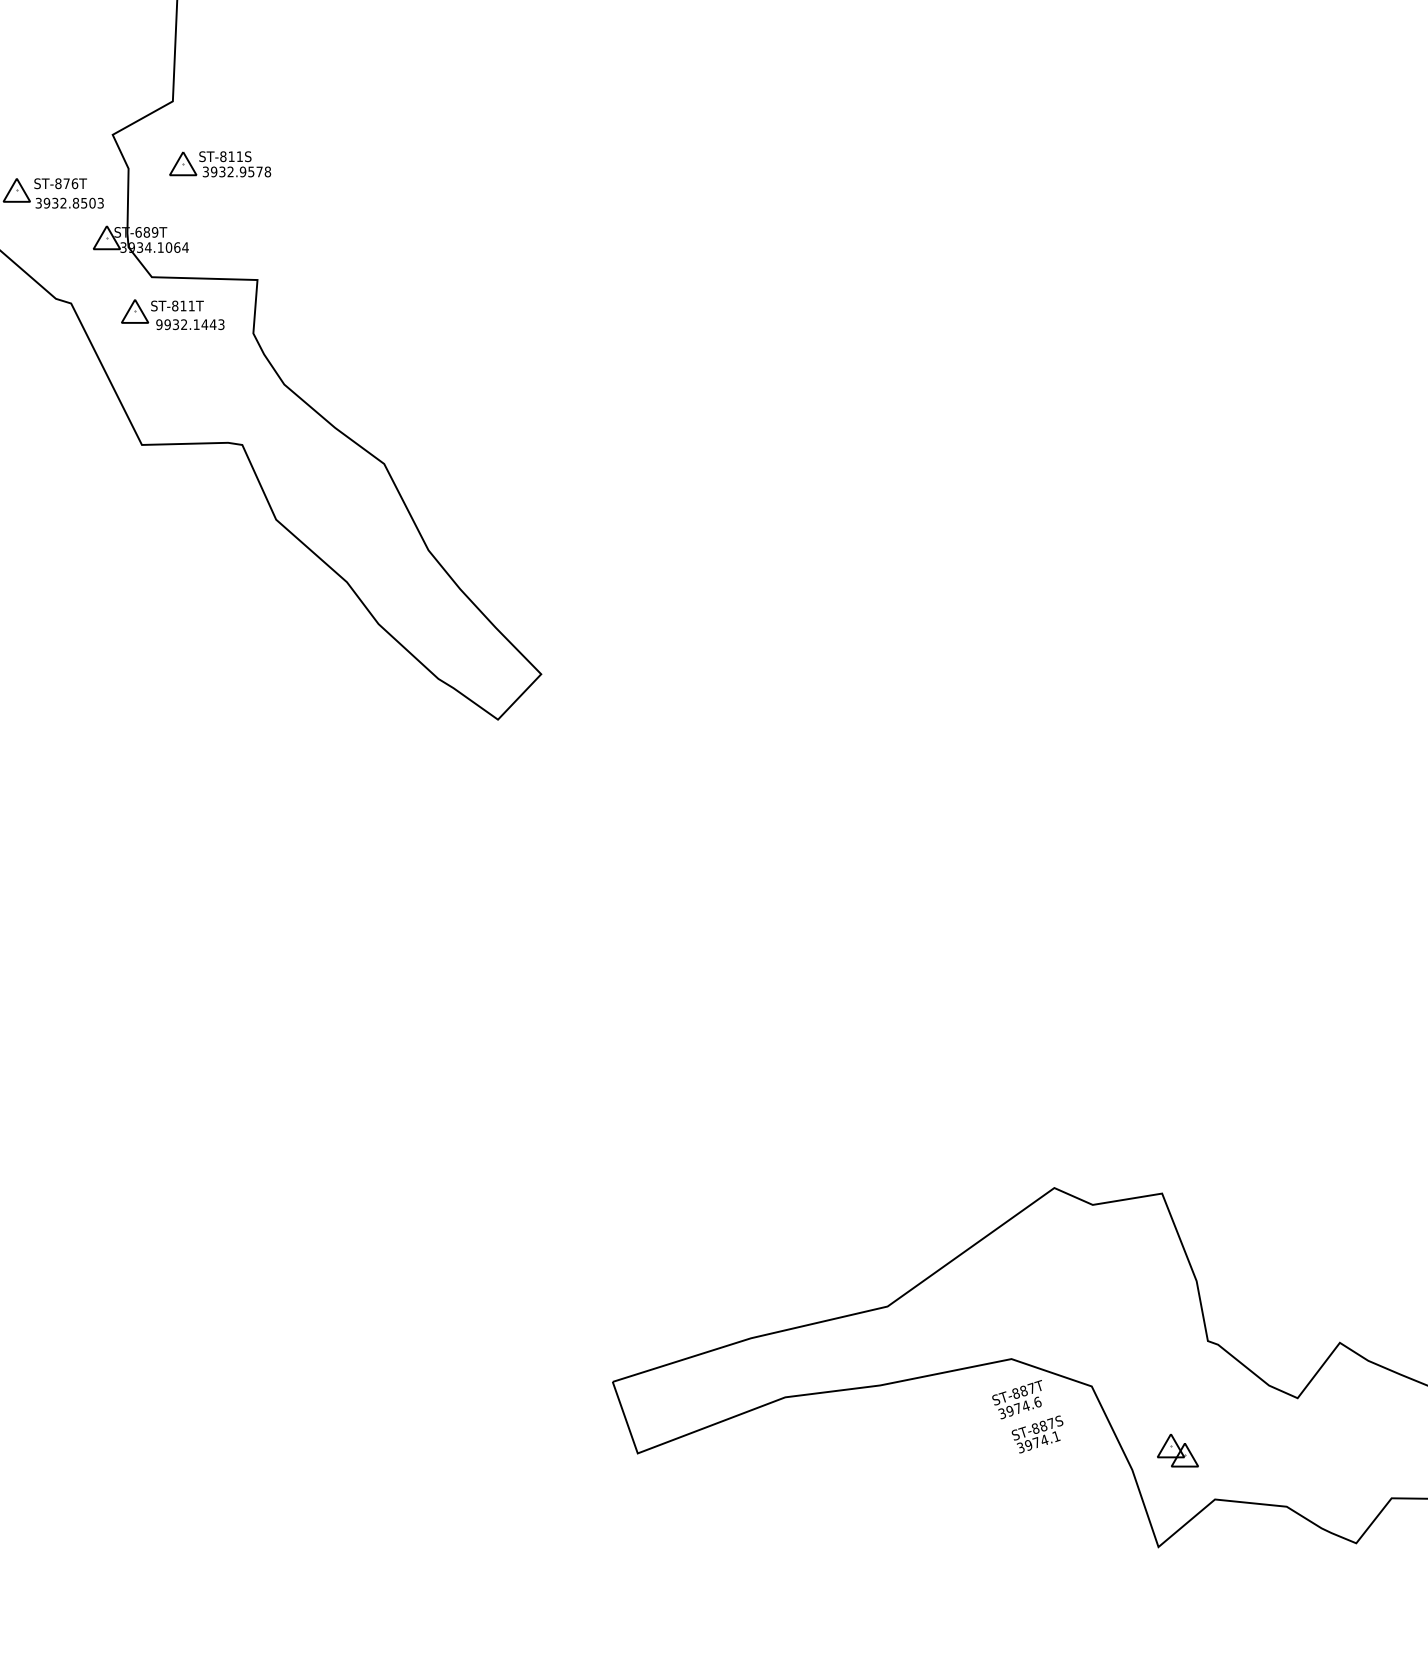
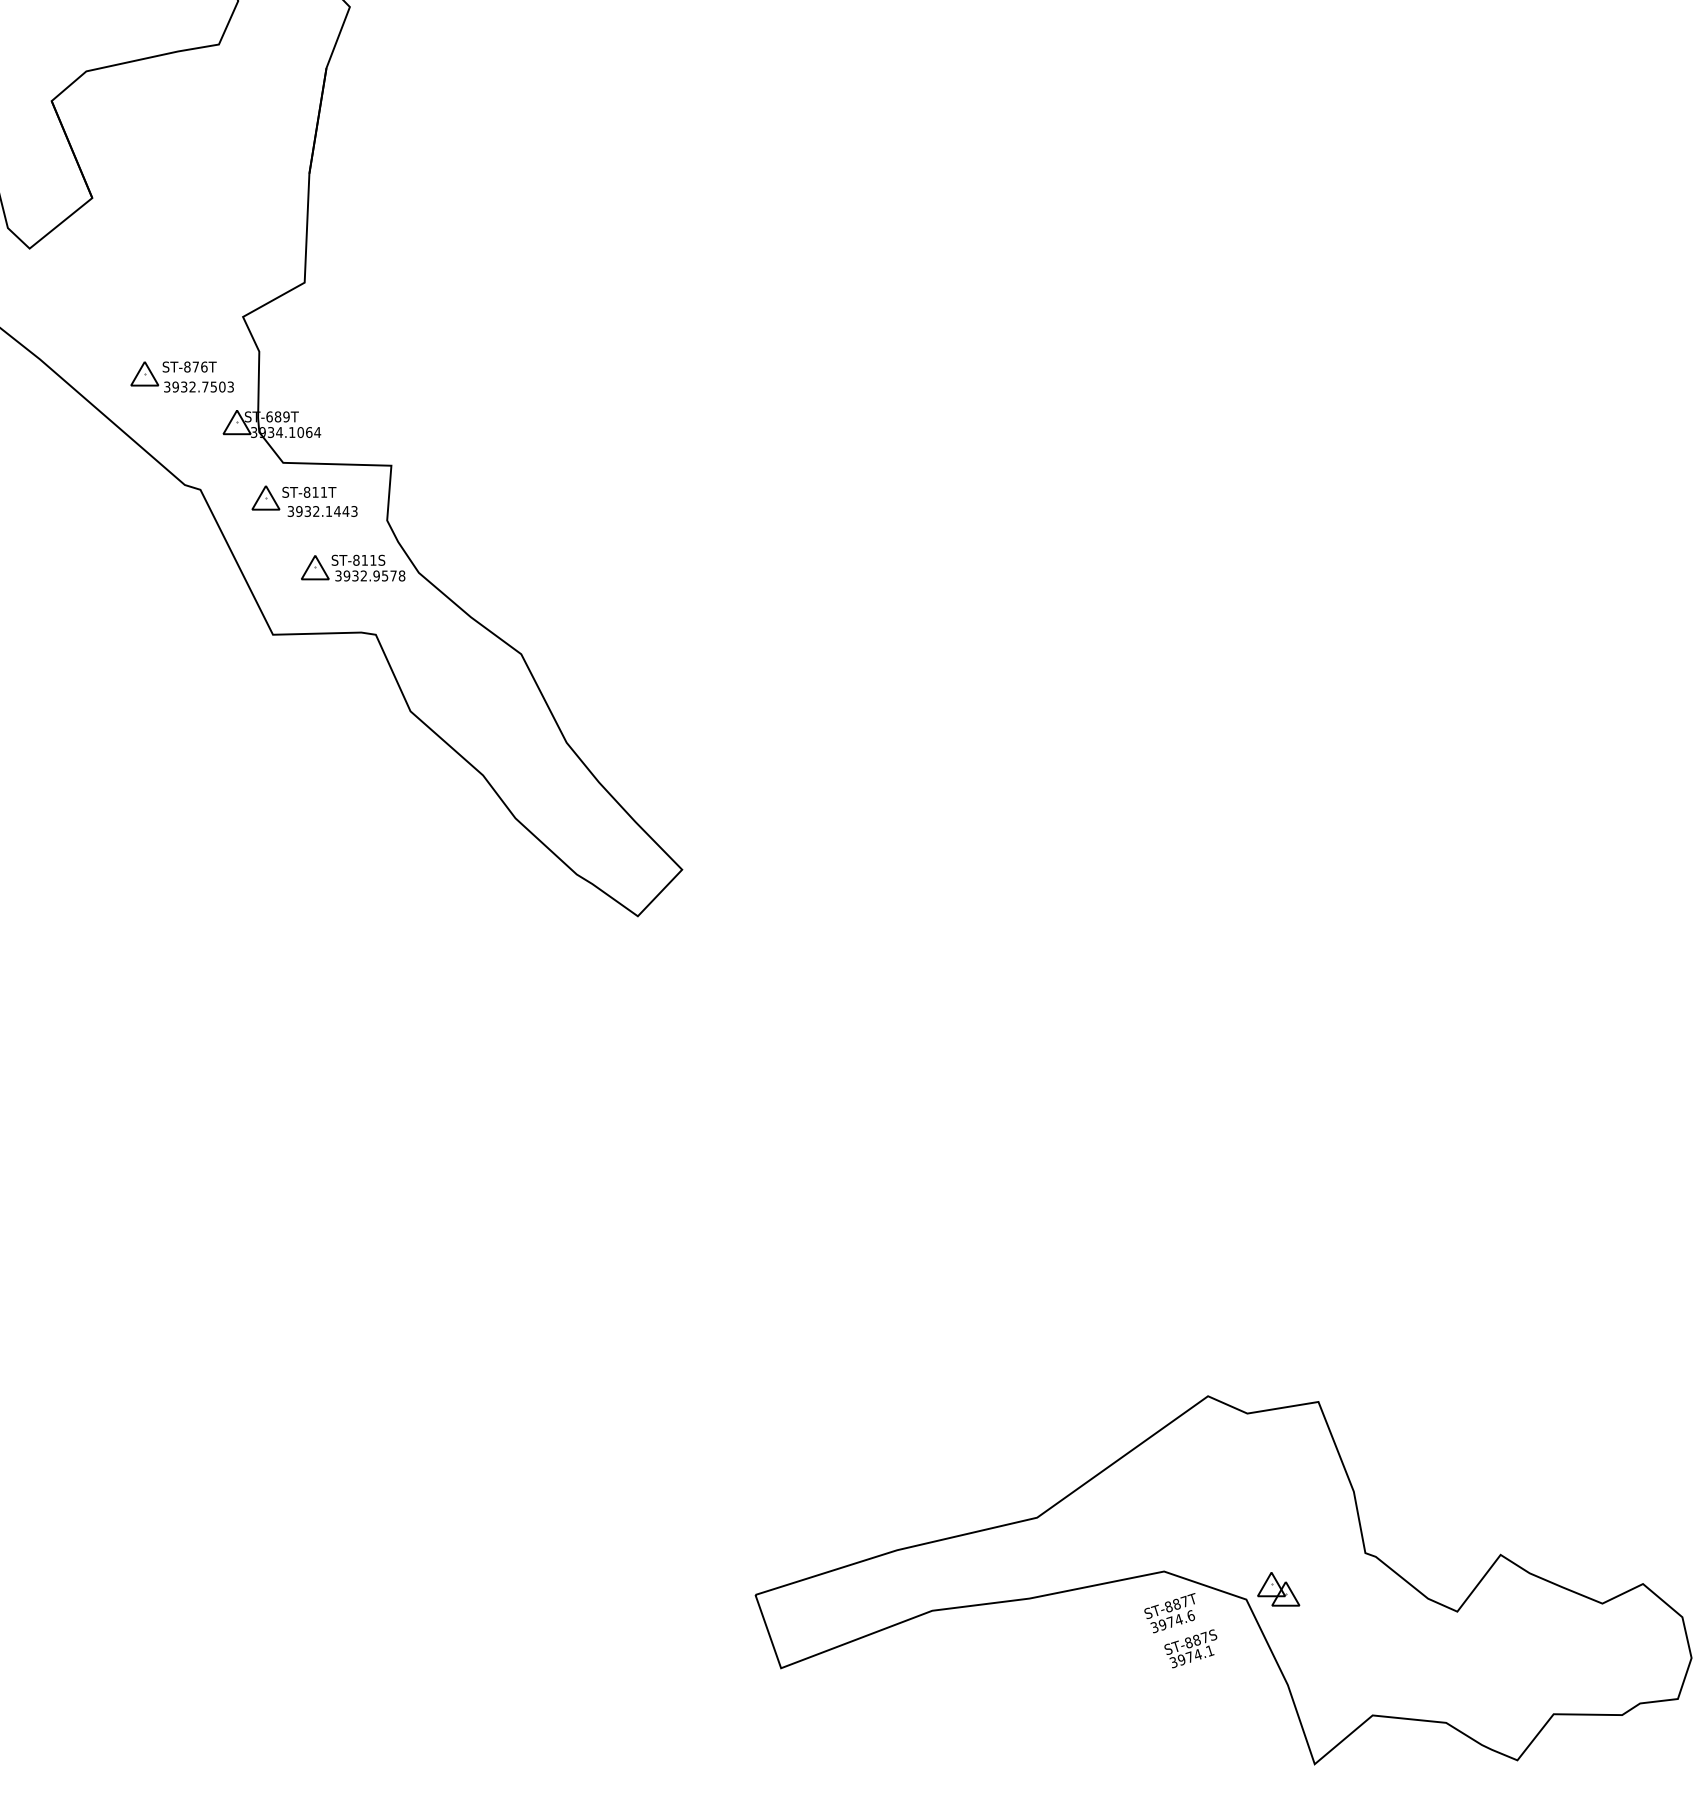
part: (220, 163) -> (353, 567), moved
text: (76, 202) -> (205, 386), 3932.8503 -> 3932.7503
text: (159, 324) -> (290, 511), 9932.1443 -> 3932.1443
part: (1177, 1450) -> (1278, 1589), moved

